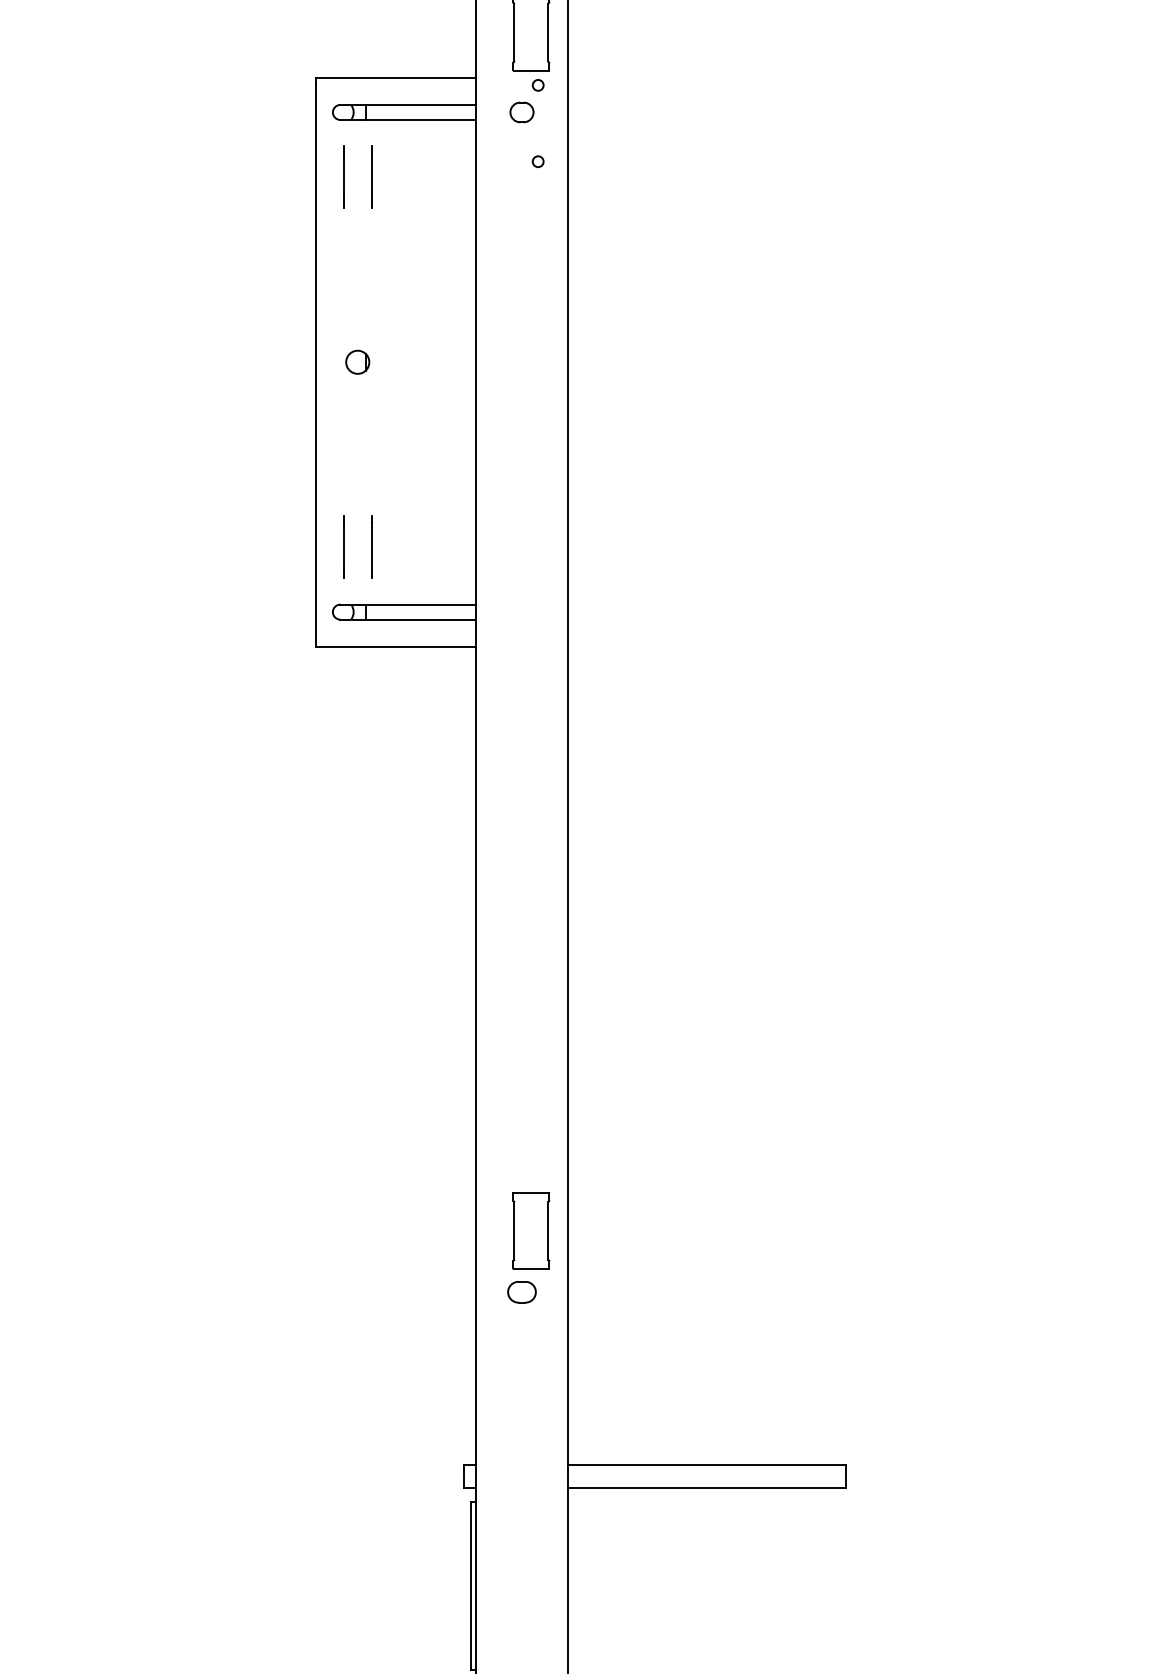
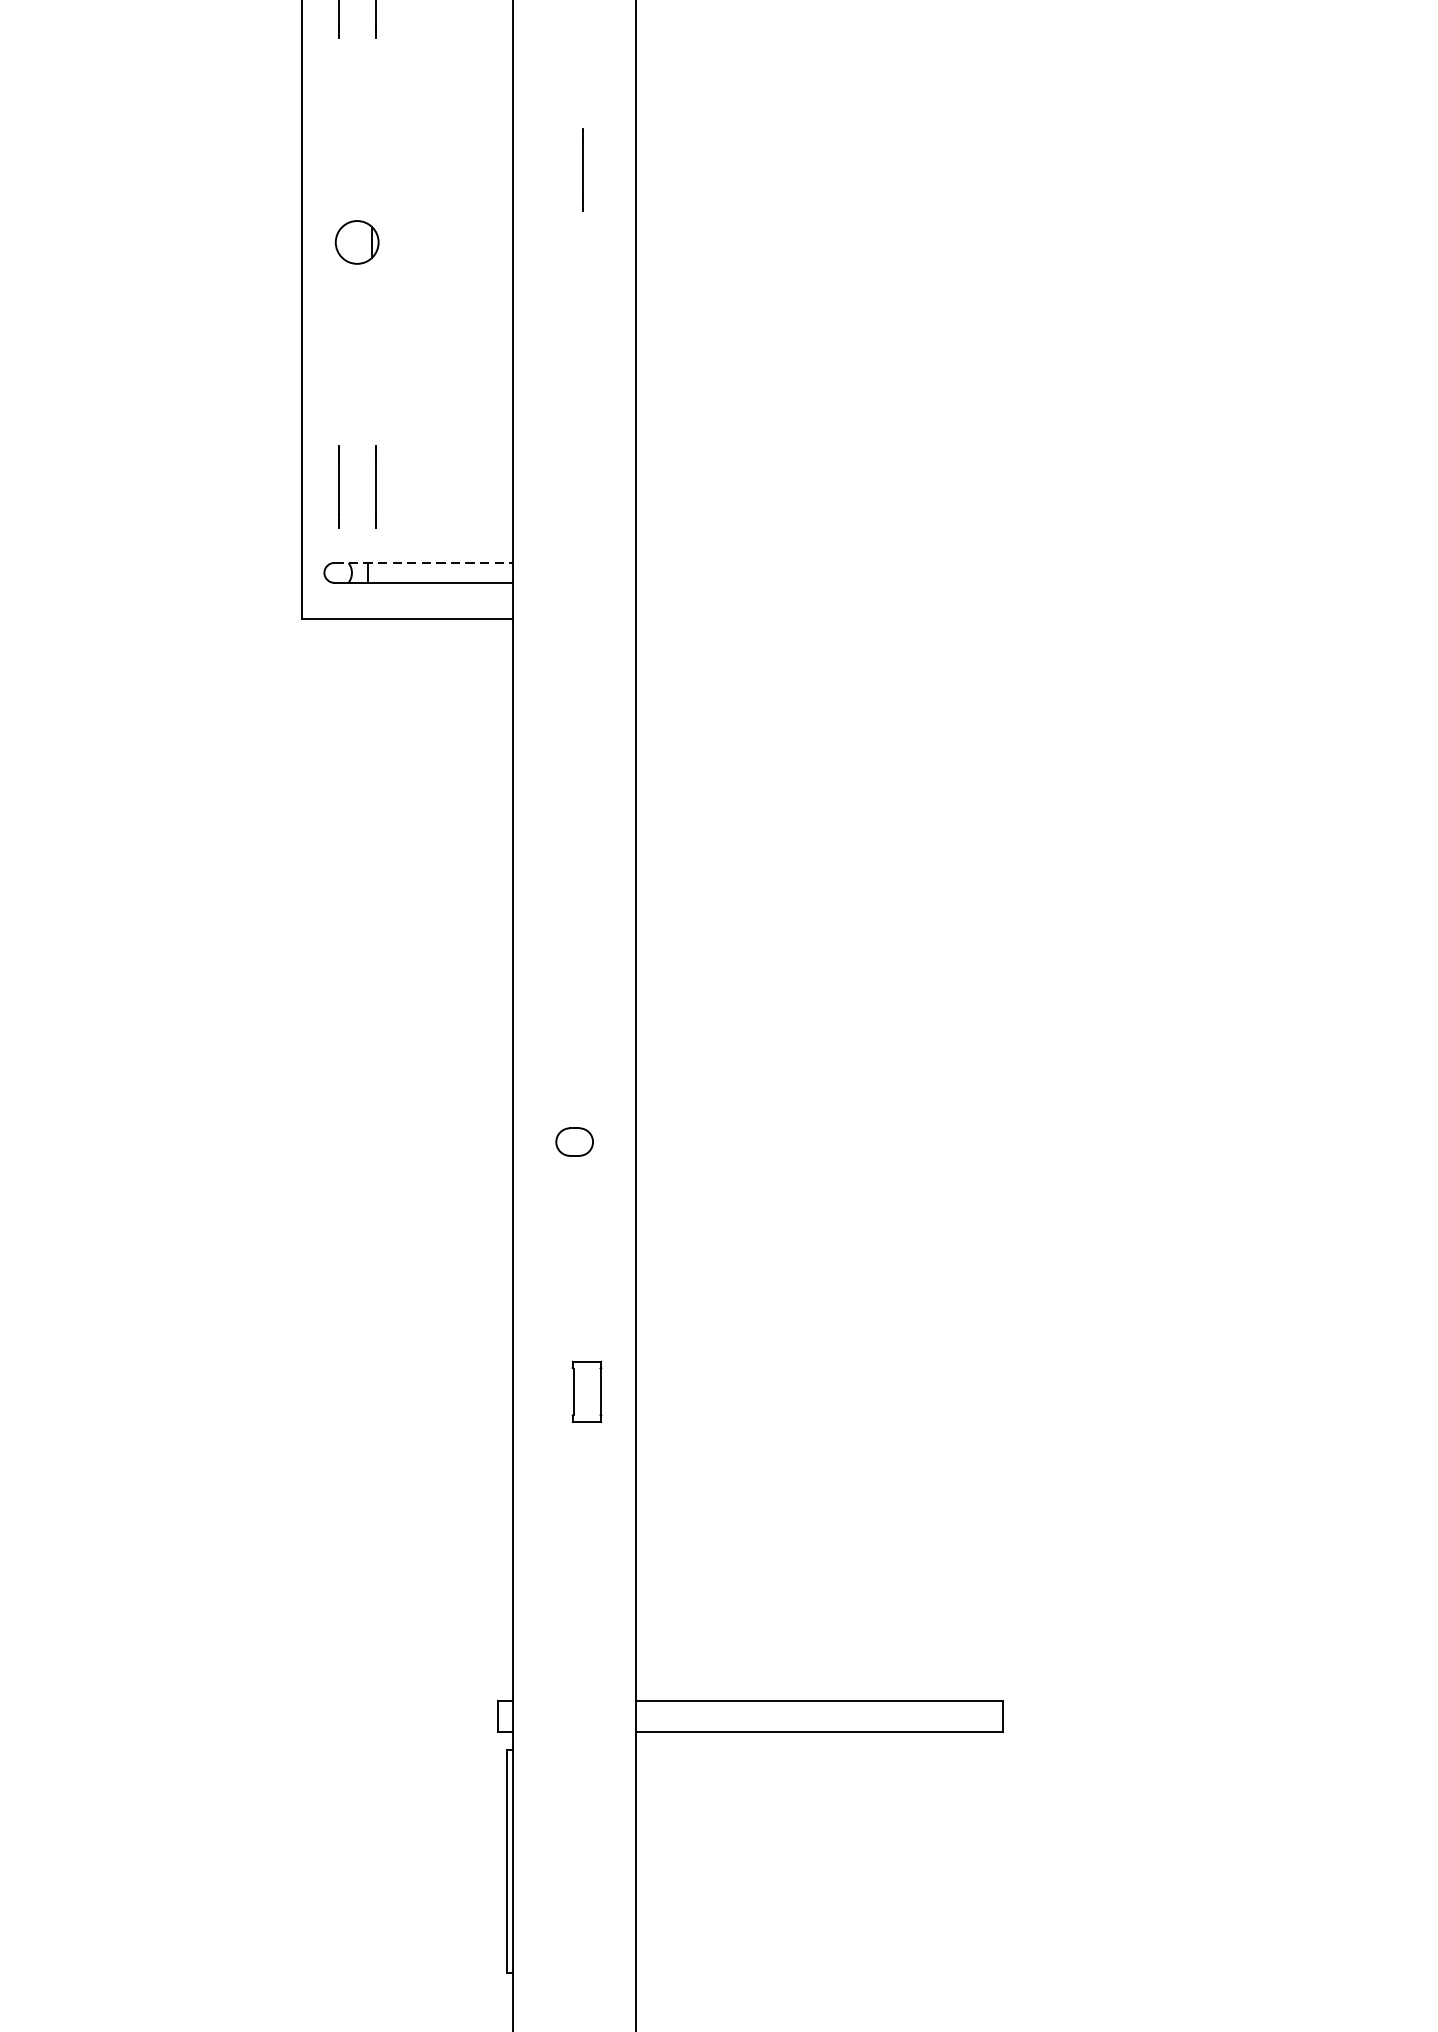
line: (528, 306) -> (583, 168), added
part: (357, 361) -> (356, 241), size x1.4
line: (408, 604) -> (424, 562), solid -> dashed
part: (531, 1230) -> (587, 1391), size x0.6
part: (521, 1292) -> (574, 1142), moved

